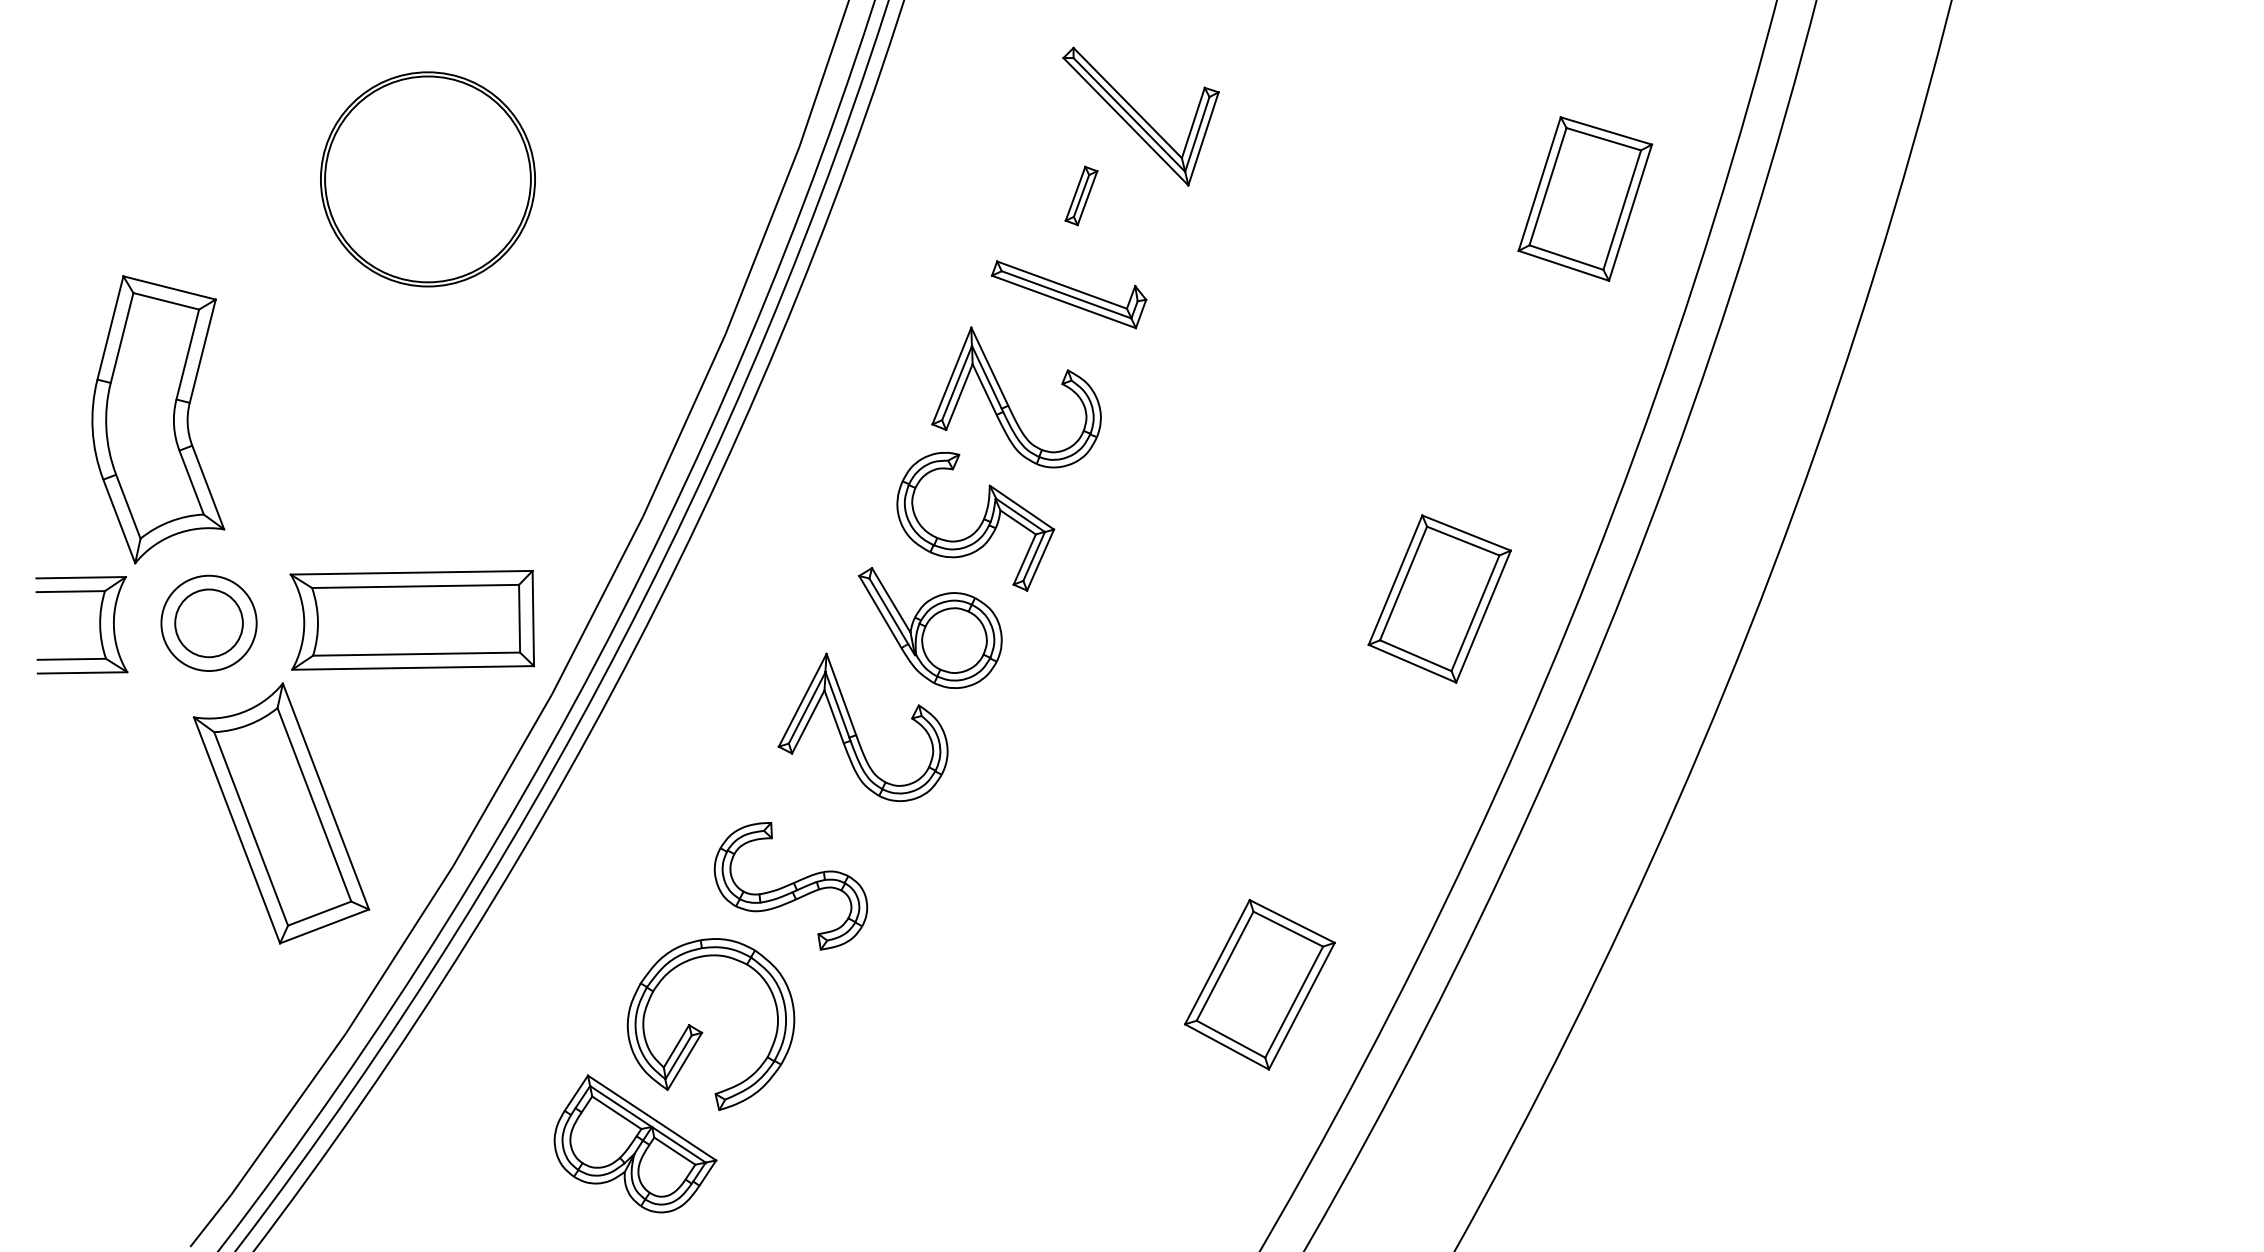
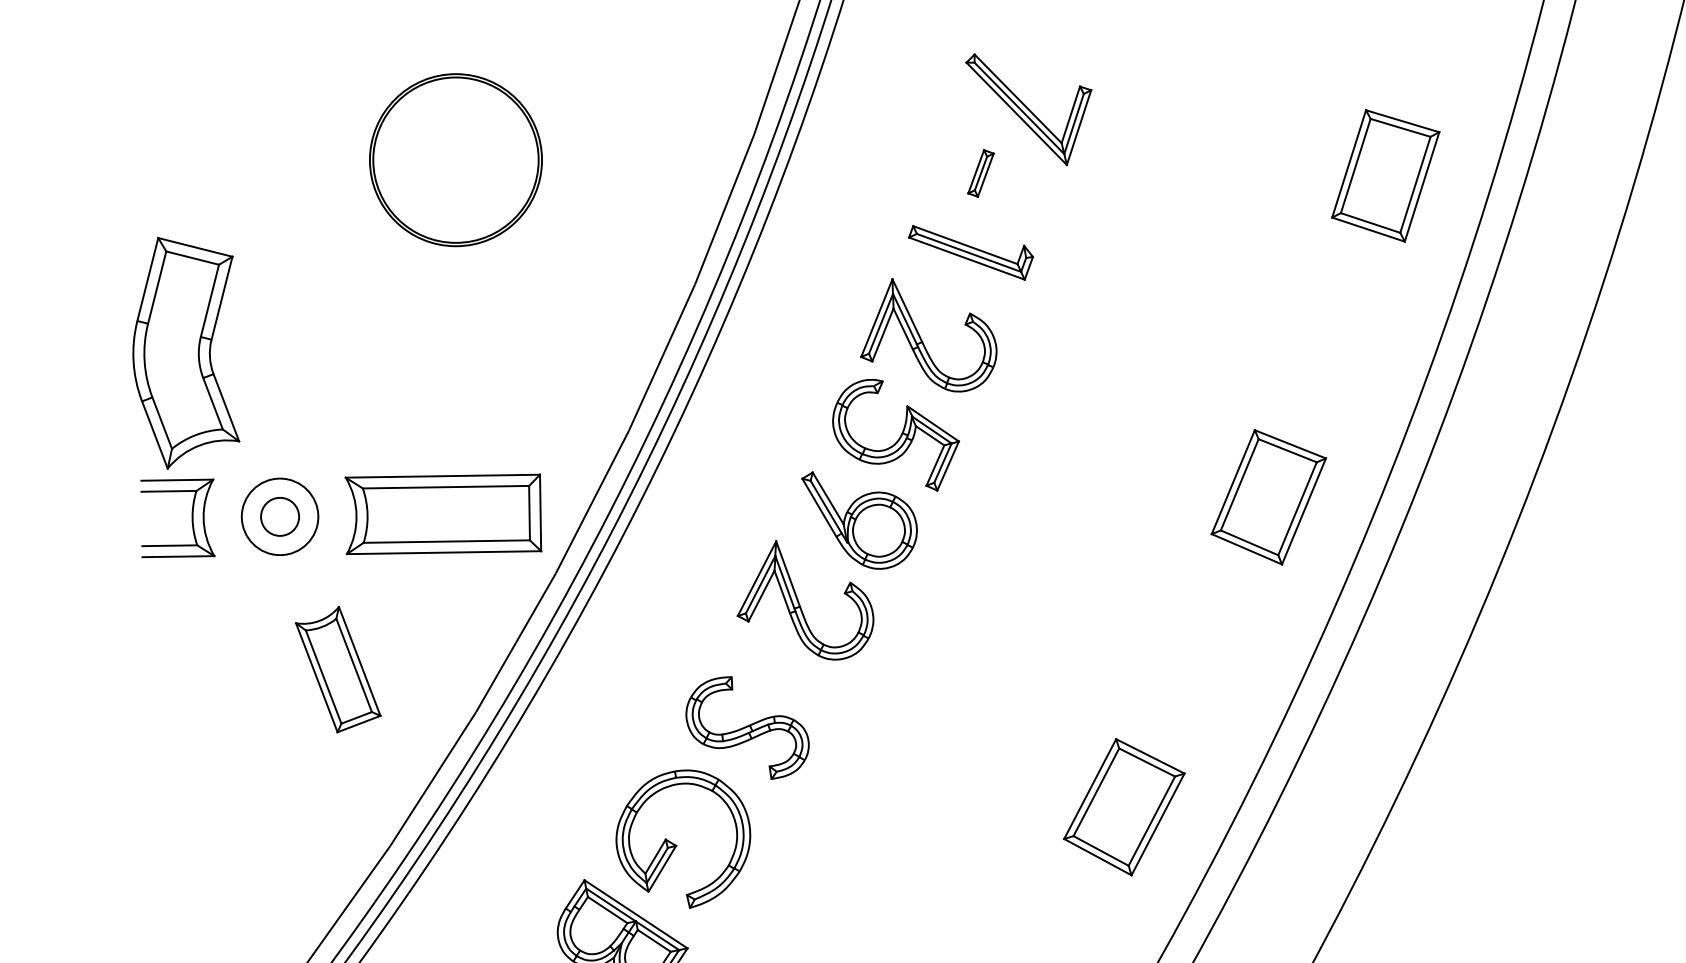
part: (158, 419) -> (186, 353), moved
circle: (208, 623) -> (279, 516), size x0.7
part: (281, 813) -> (338, 669), size x0.6

